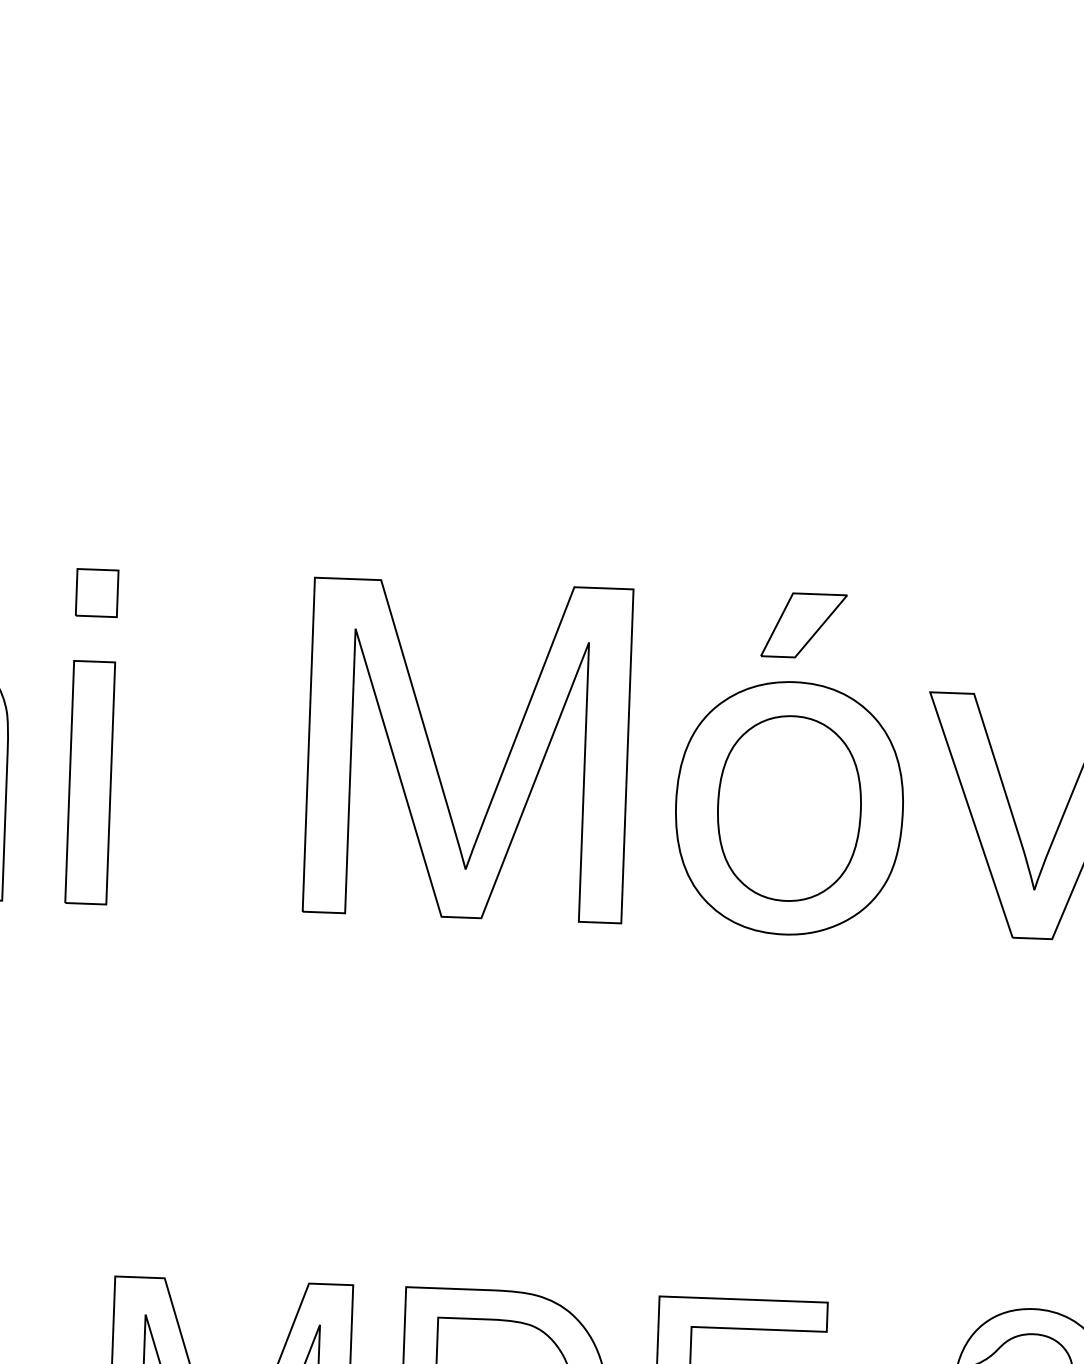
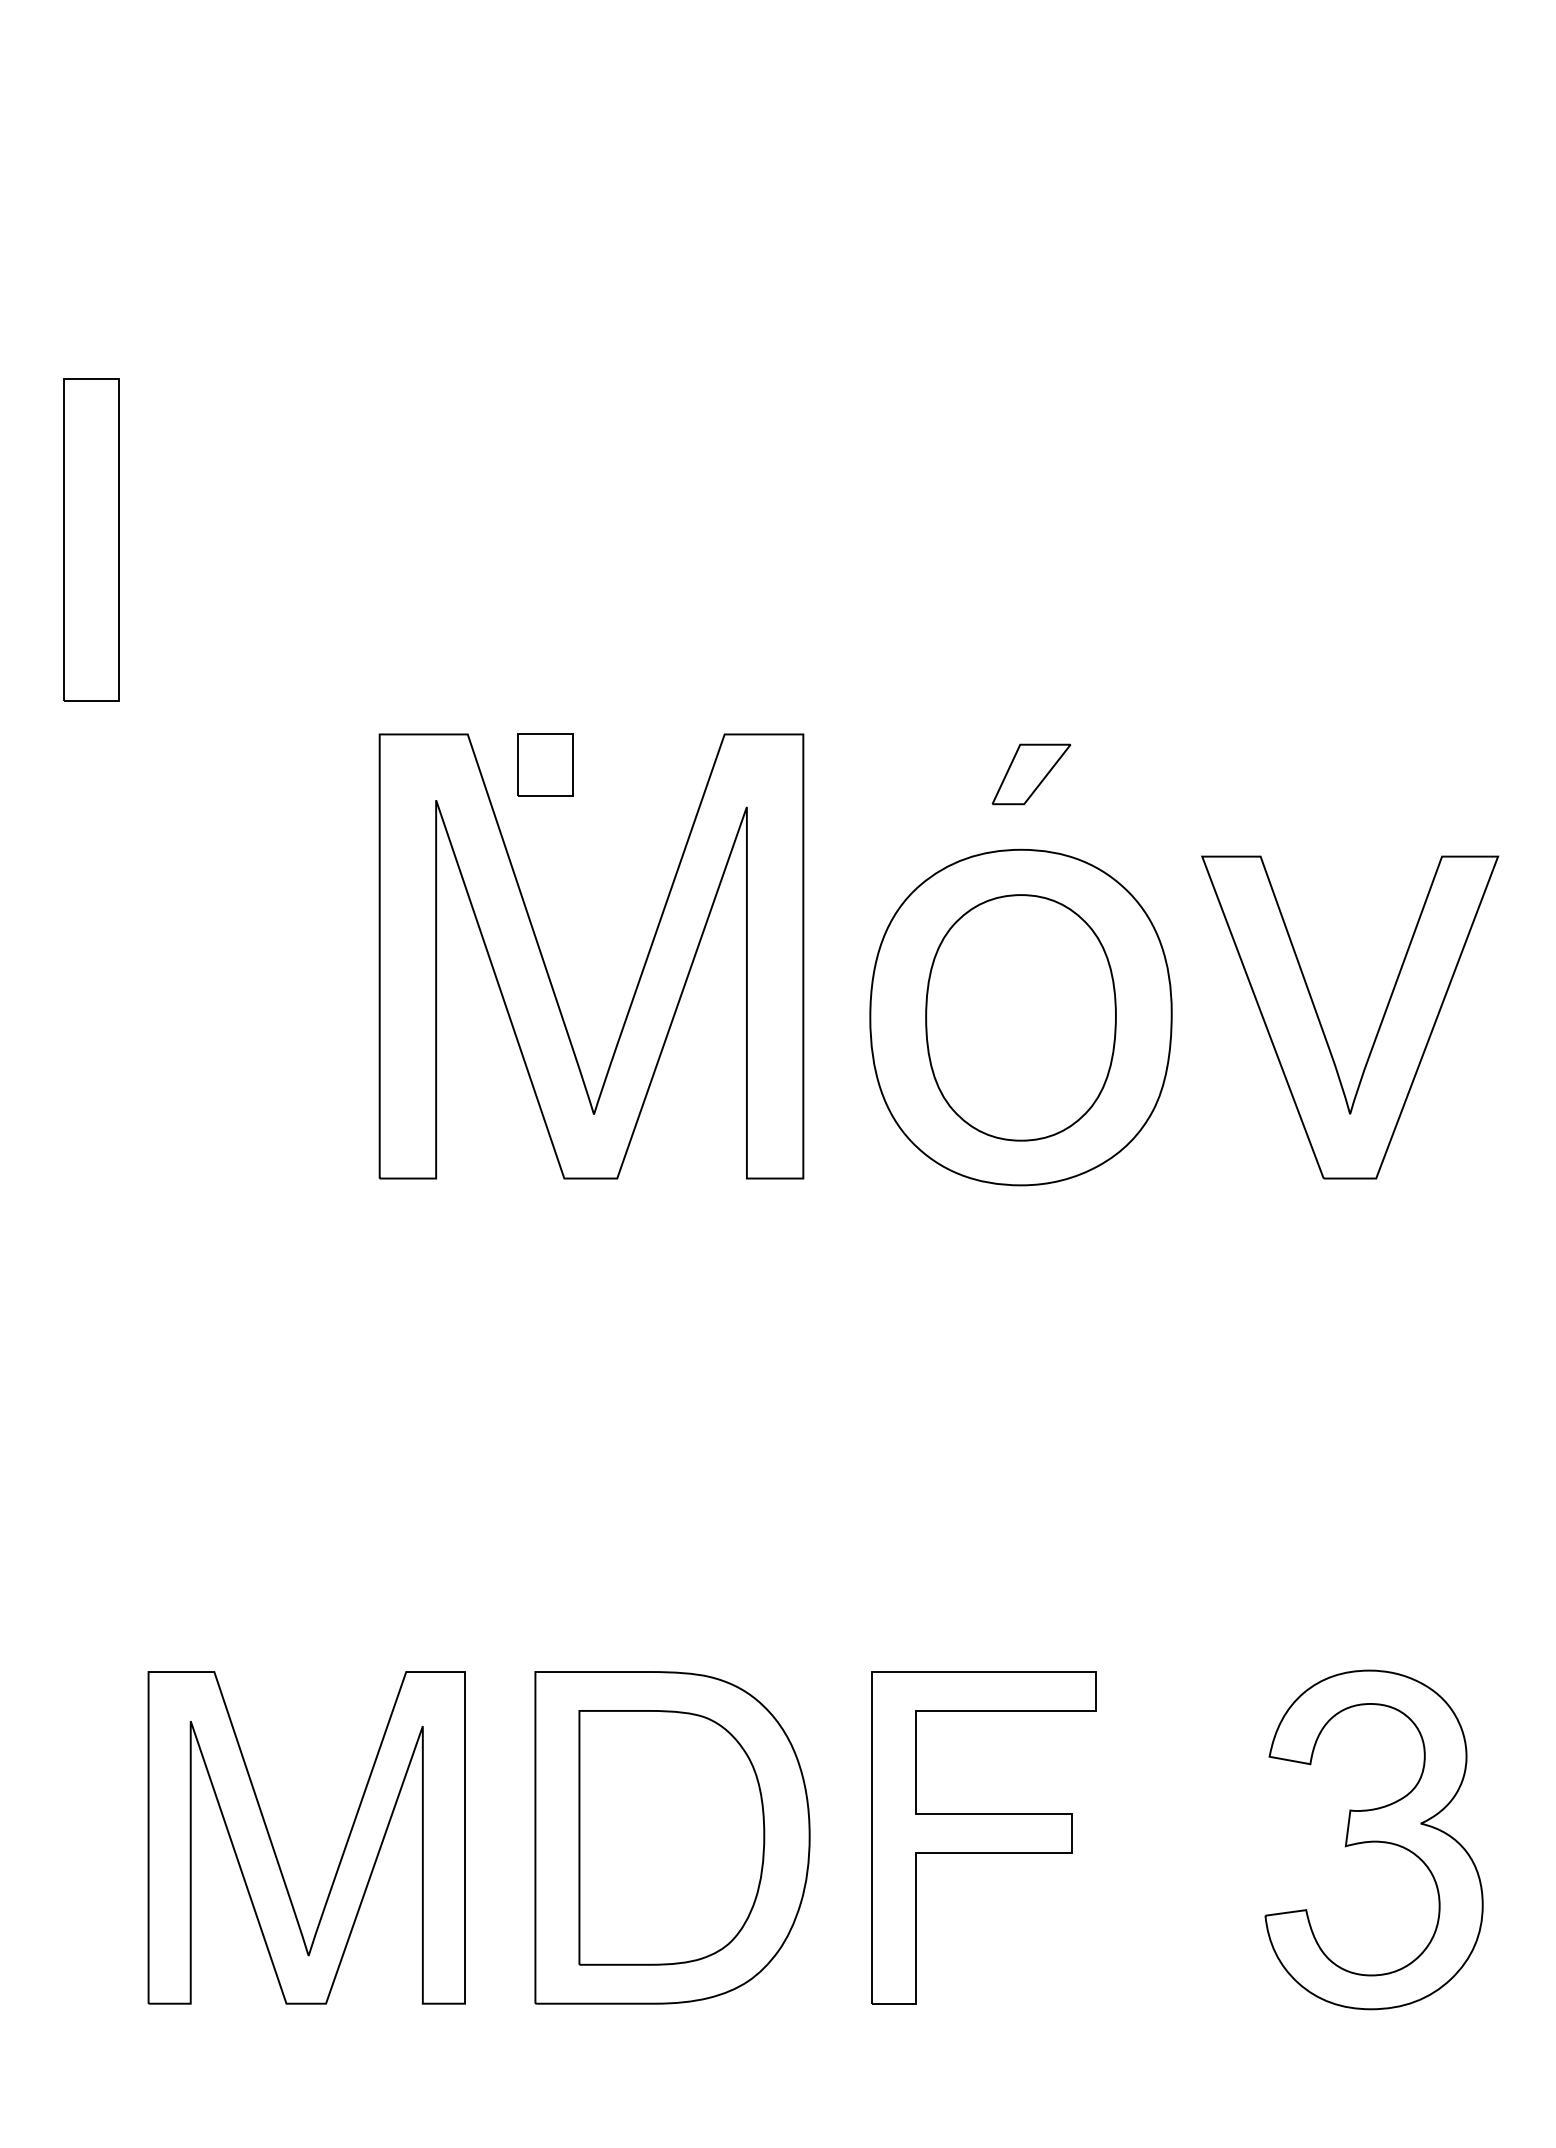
part: (97, 592) -> (545, 764), moved
part: (804, 625) -> (1031, 774), size x0.7
part: (90, 782) -> (91, 539), moved

